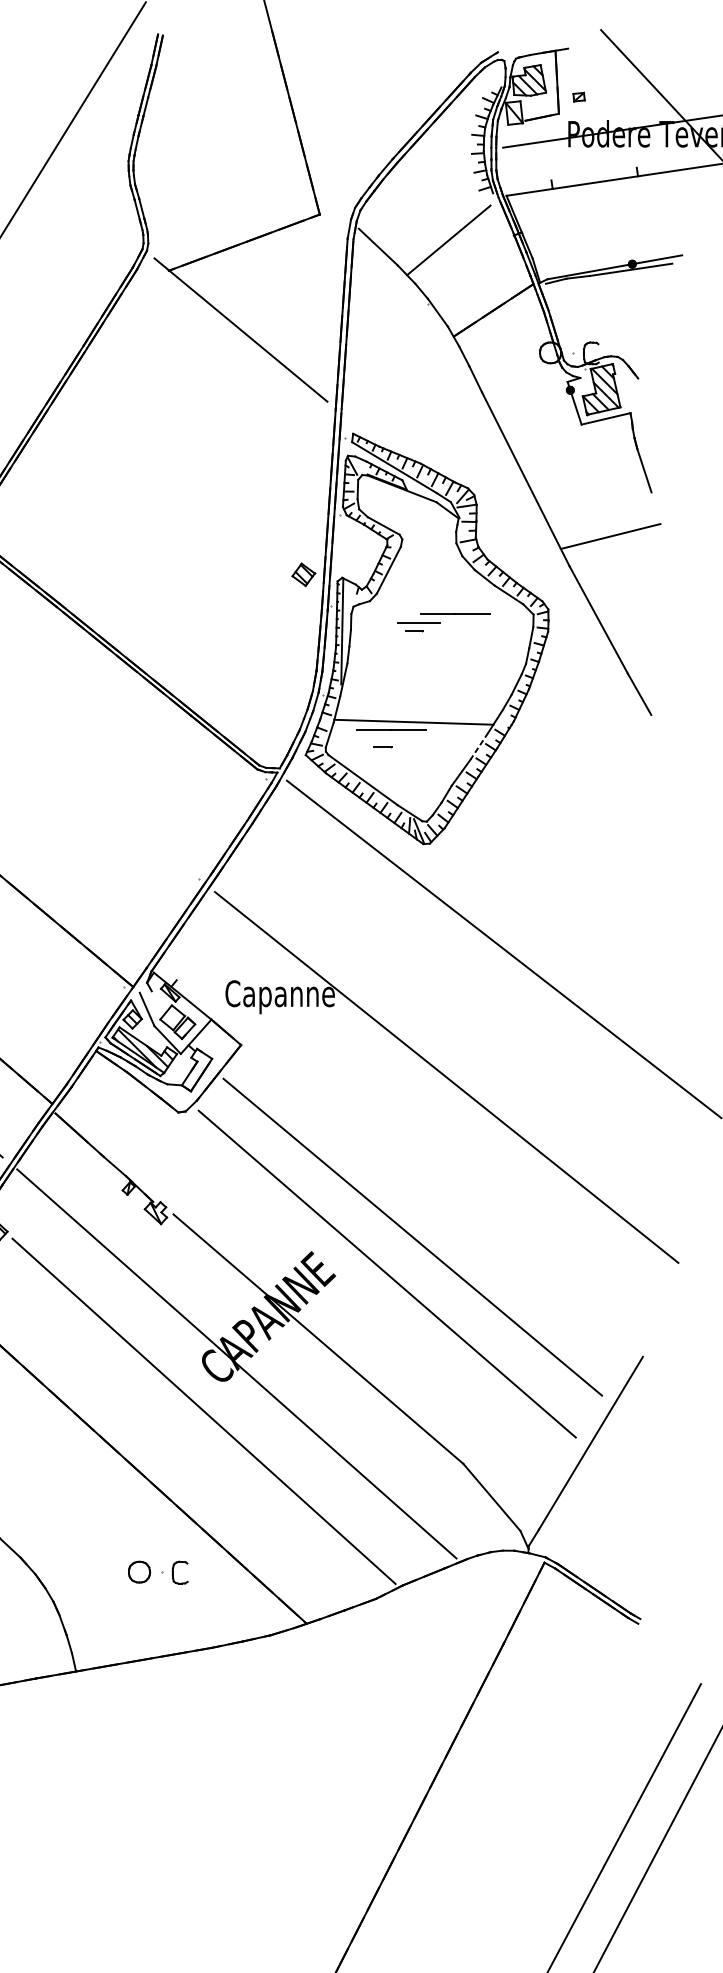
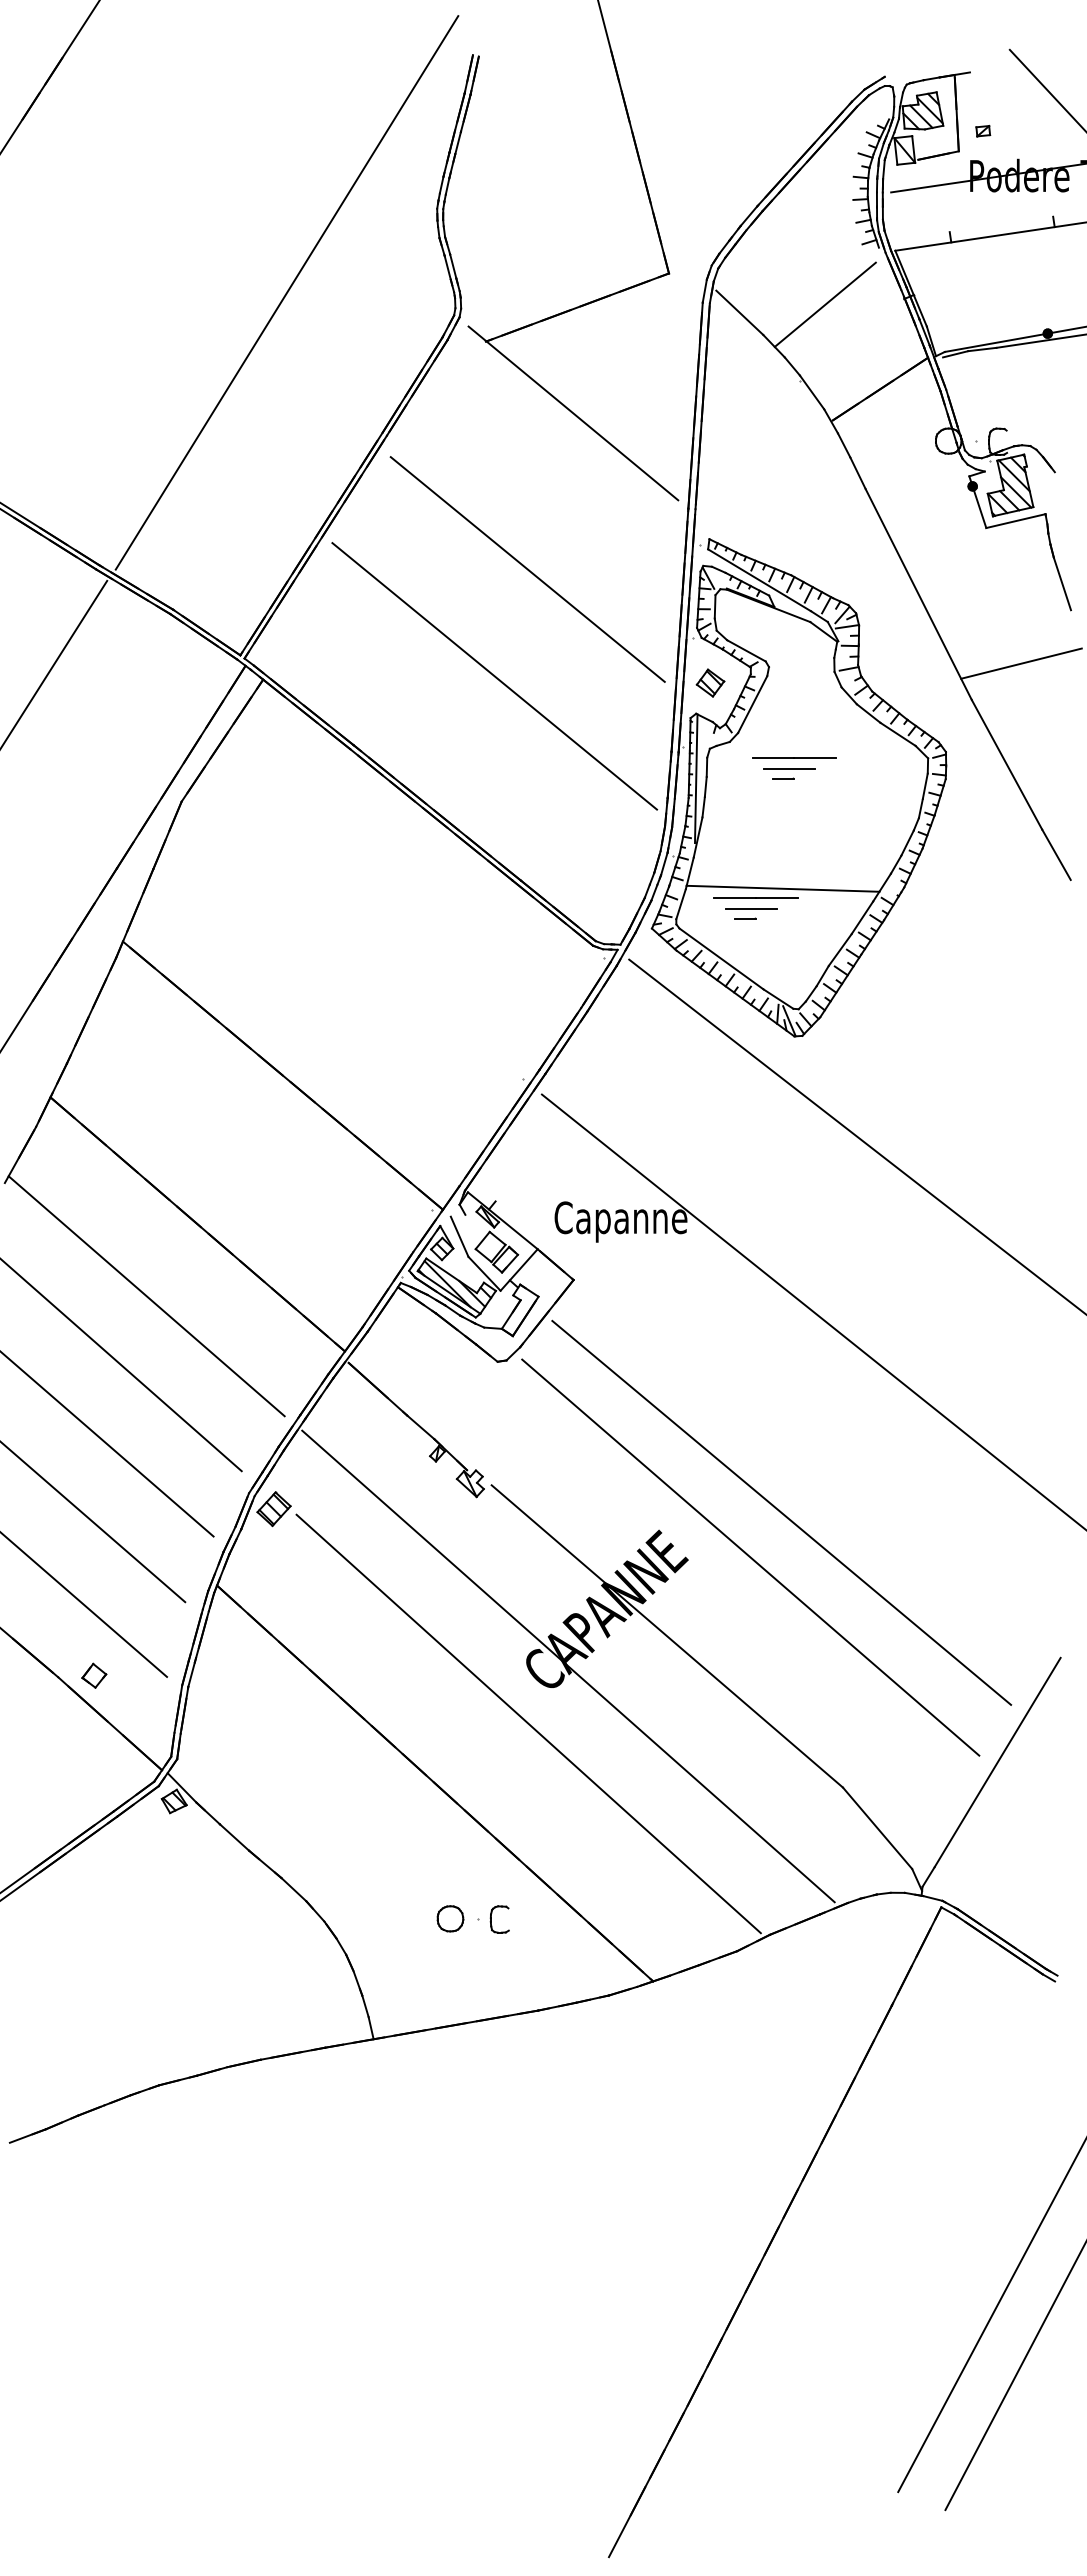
line: (203, 458) -> (527, 569), added
line: (175, 547) -> (494, 676), added
part: (303, 574) -> (710, 682), moved
line: (455, 613) -> (794, 757), moved
line: (387, 738) -> (751, 908), added
line: (479, 745) -> (862, 917), dashed -> solid

